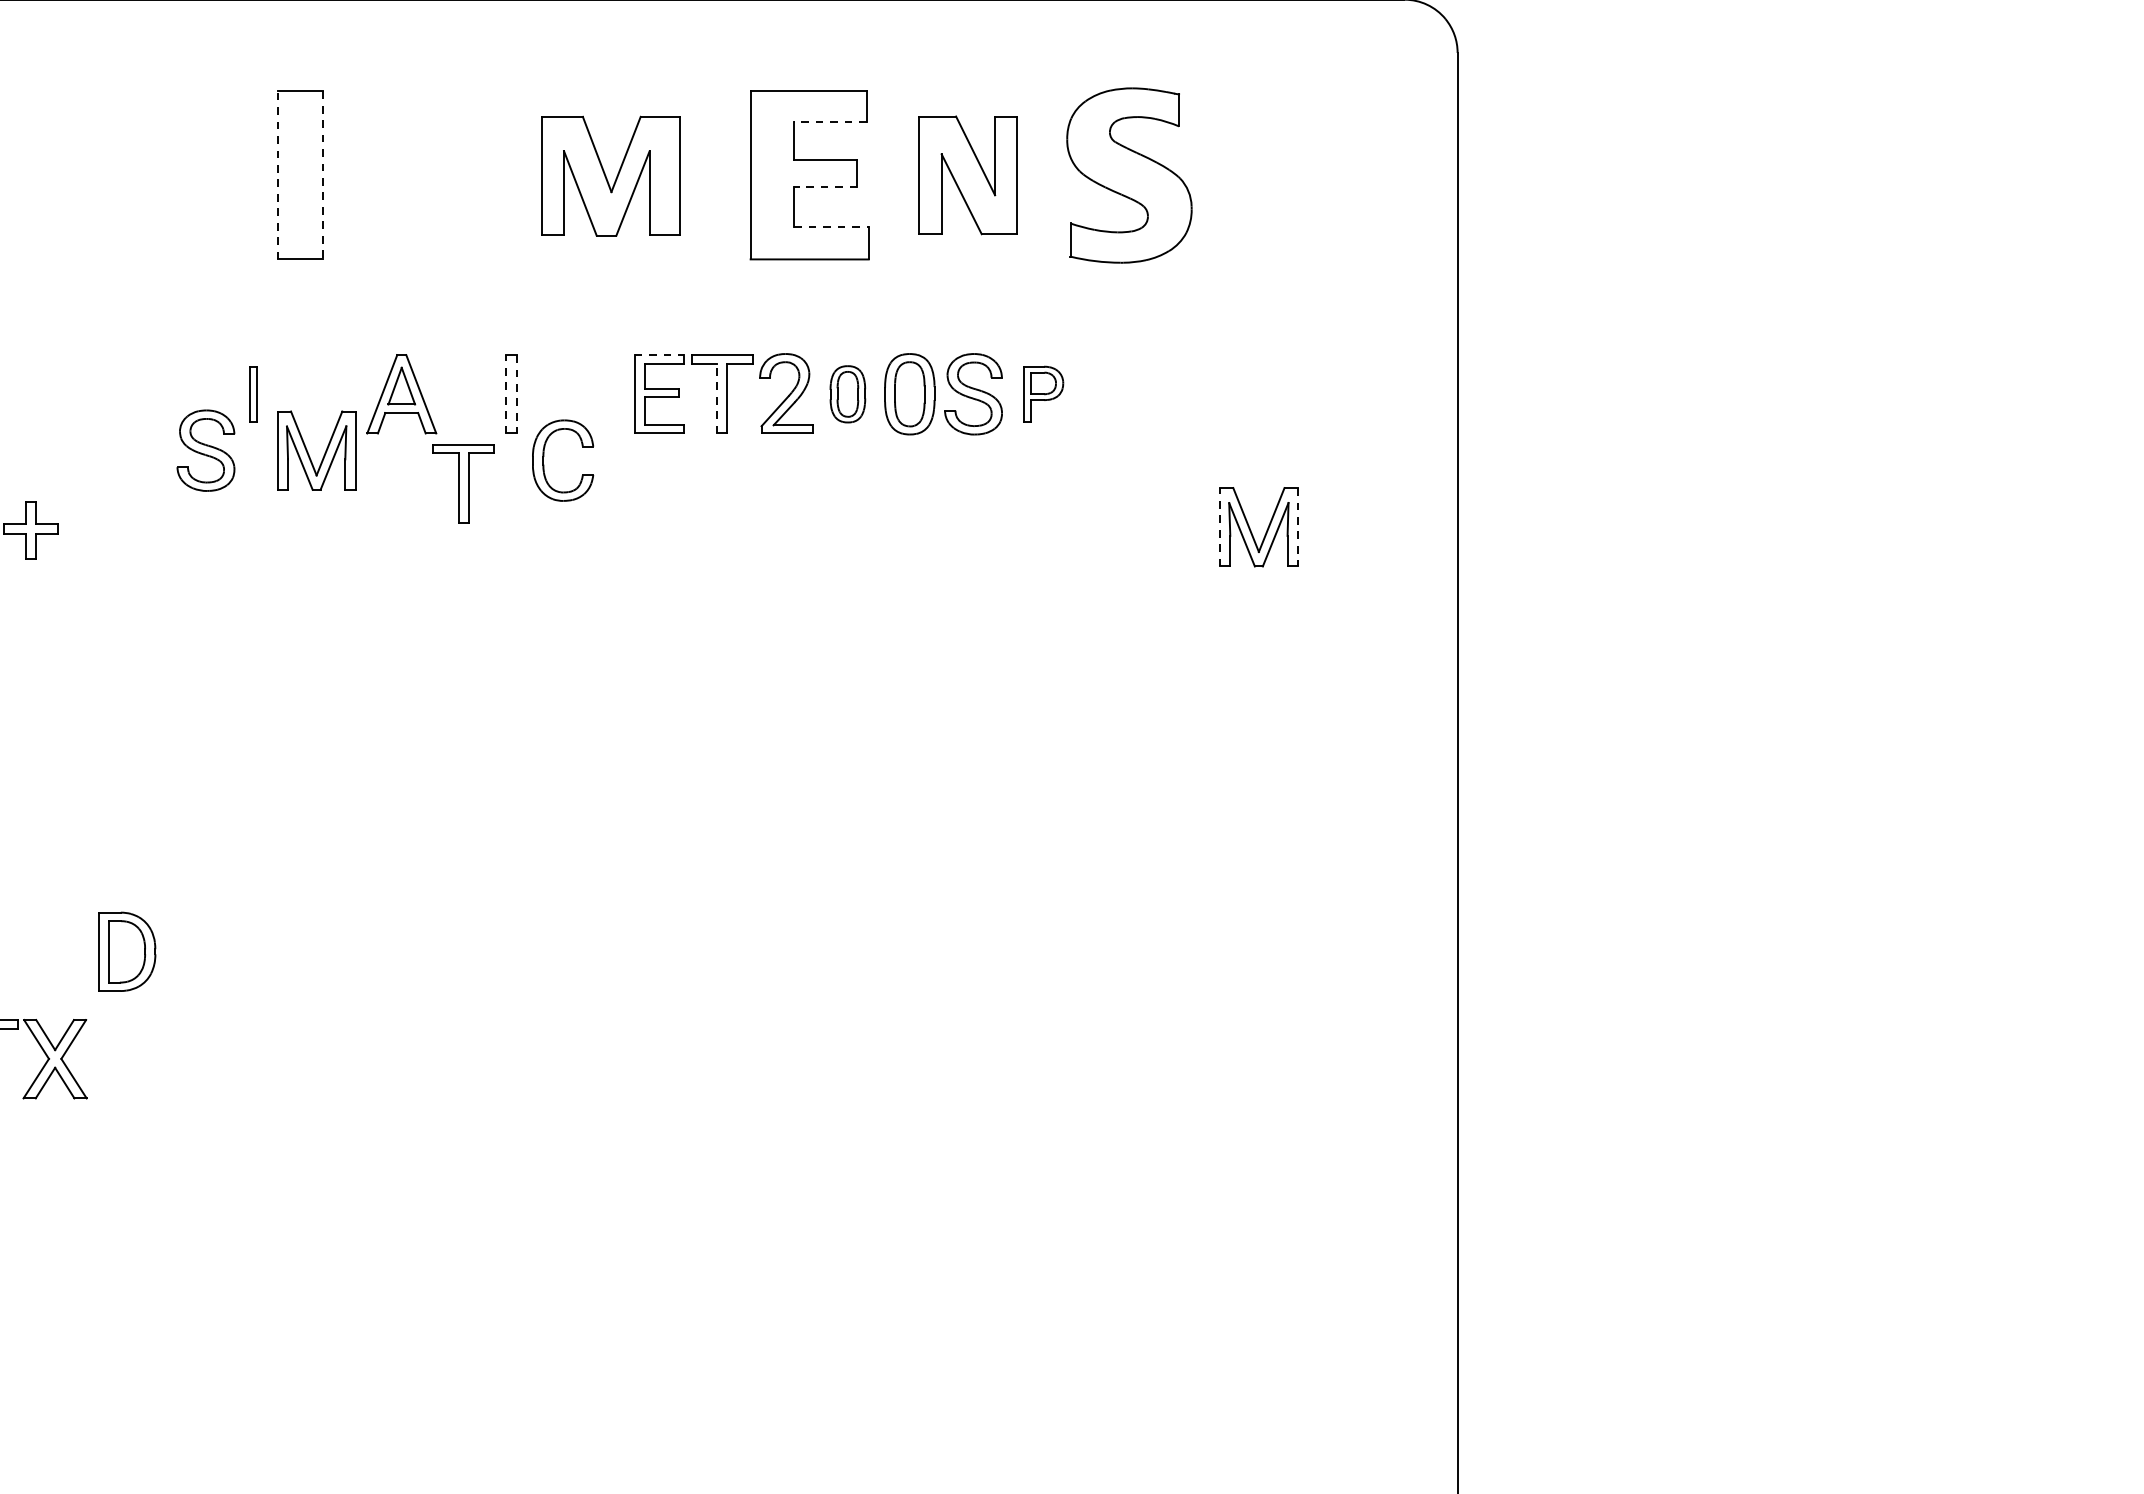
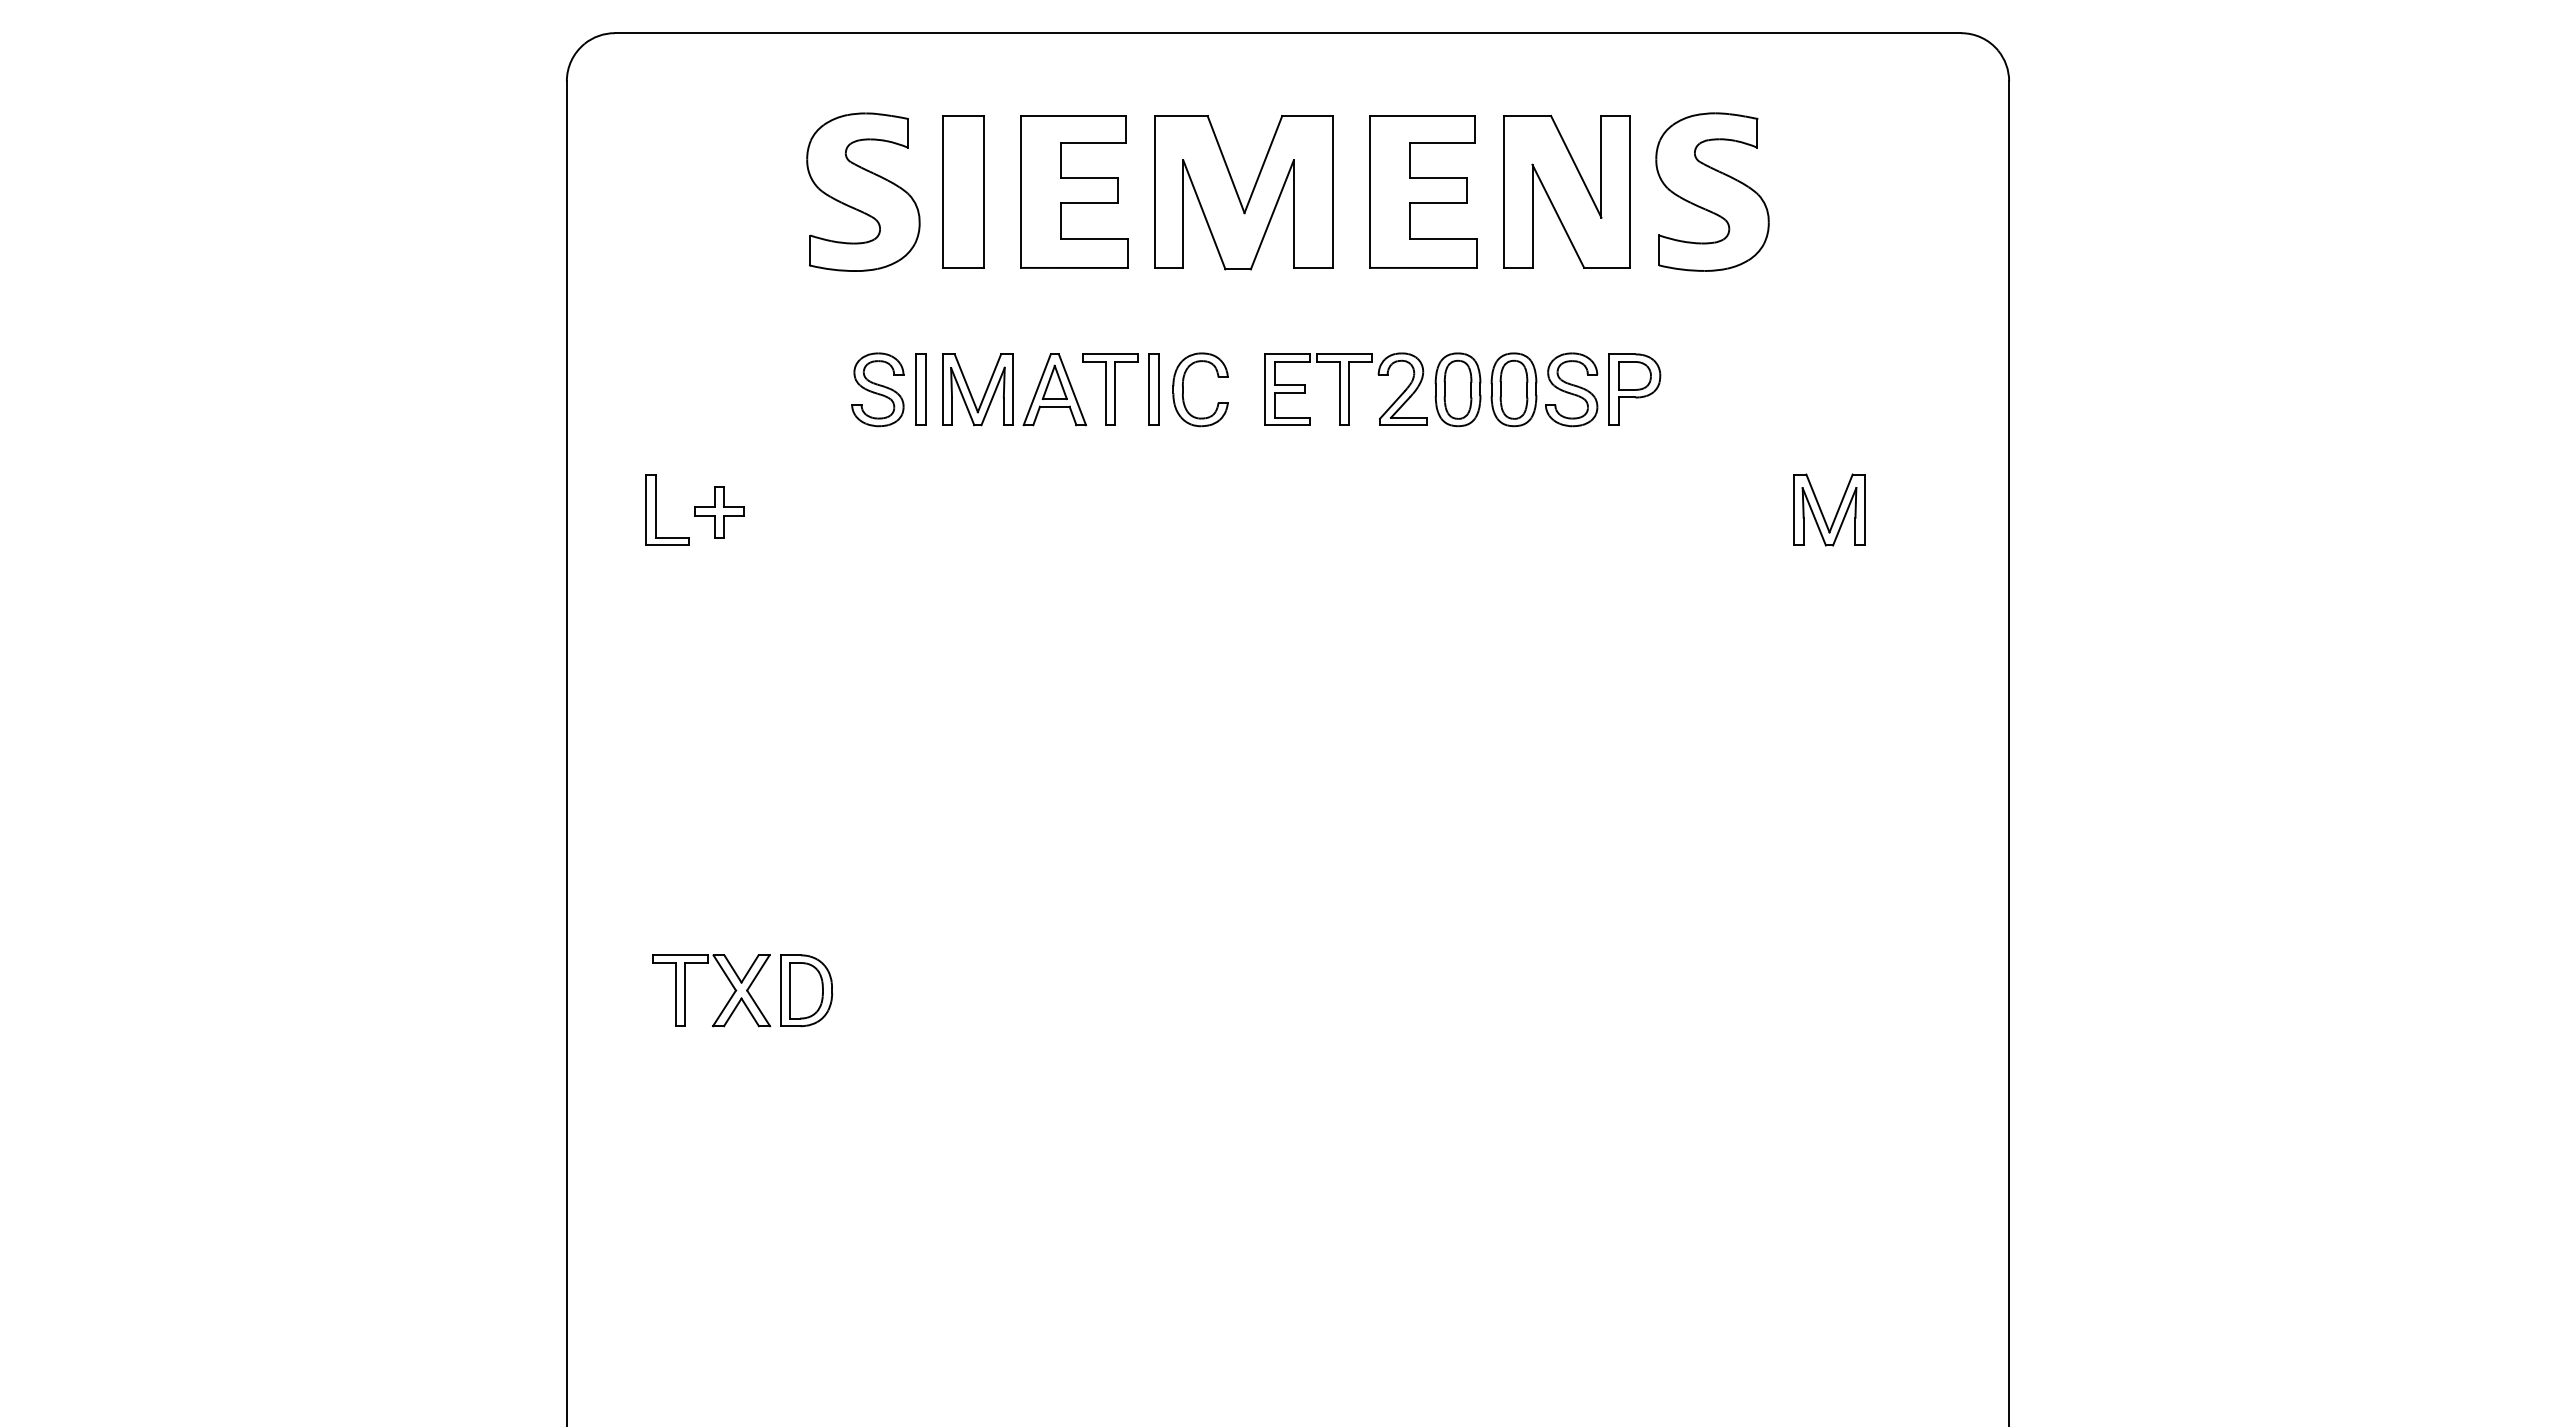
line: (830, 121) -> (1442, 143), dashed -> solid
part: (190, 174) -> (863, 191), added
line: (277, 174) -> (942, 191), dashed -> solid
line: (322, 174) -> (983, 191), dashed -> solid
part: (423, 174) -> (1074, 191), added
part: (967, 174) -> (1566, 191), size x1.43
part: (610, 175) -> (1243, 192), size x1.43
line: (825, 187) -> (1437, 202), dashed -> solid
line: (831, 226) -> (1443, 238), dashed -> solid
line: (660, 355) -> (1288, 354), dashed -> solid
part: (253, 393) -> (920, 389), size x1.43
line: (506, 393) -> (1149, 389), dashed -> solid
part: (847, 393) -> (1457, 389), size x1.43
part: (1043, 393) -> (1634, 389), size x1.43
line: (516, 395) -> (1158, 390), dashed -> solid
line: (716, 398) -> (1339, 393), dashed -> solid
part: (205, 450) -> (877, 389), moved
part: (308, 451) -> (970, 390), moved
part: (544, 460) -> (1183, 389), moved
part: (463, 483) -> (1110, 389), moved
line: (1220, 526) -> (1794, 509), dashed -> solid
line: (1297, 527) -> (1864, 510), dashed -> solid
part: (127, 951) -> (806, 990), moved

